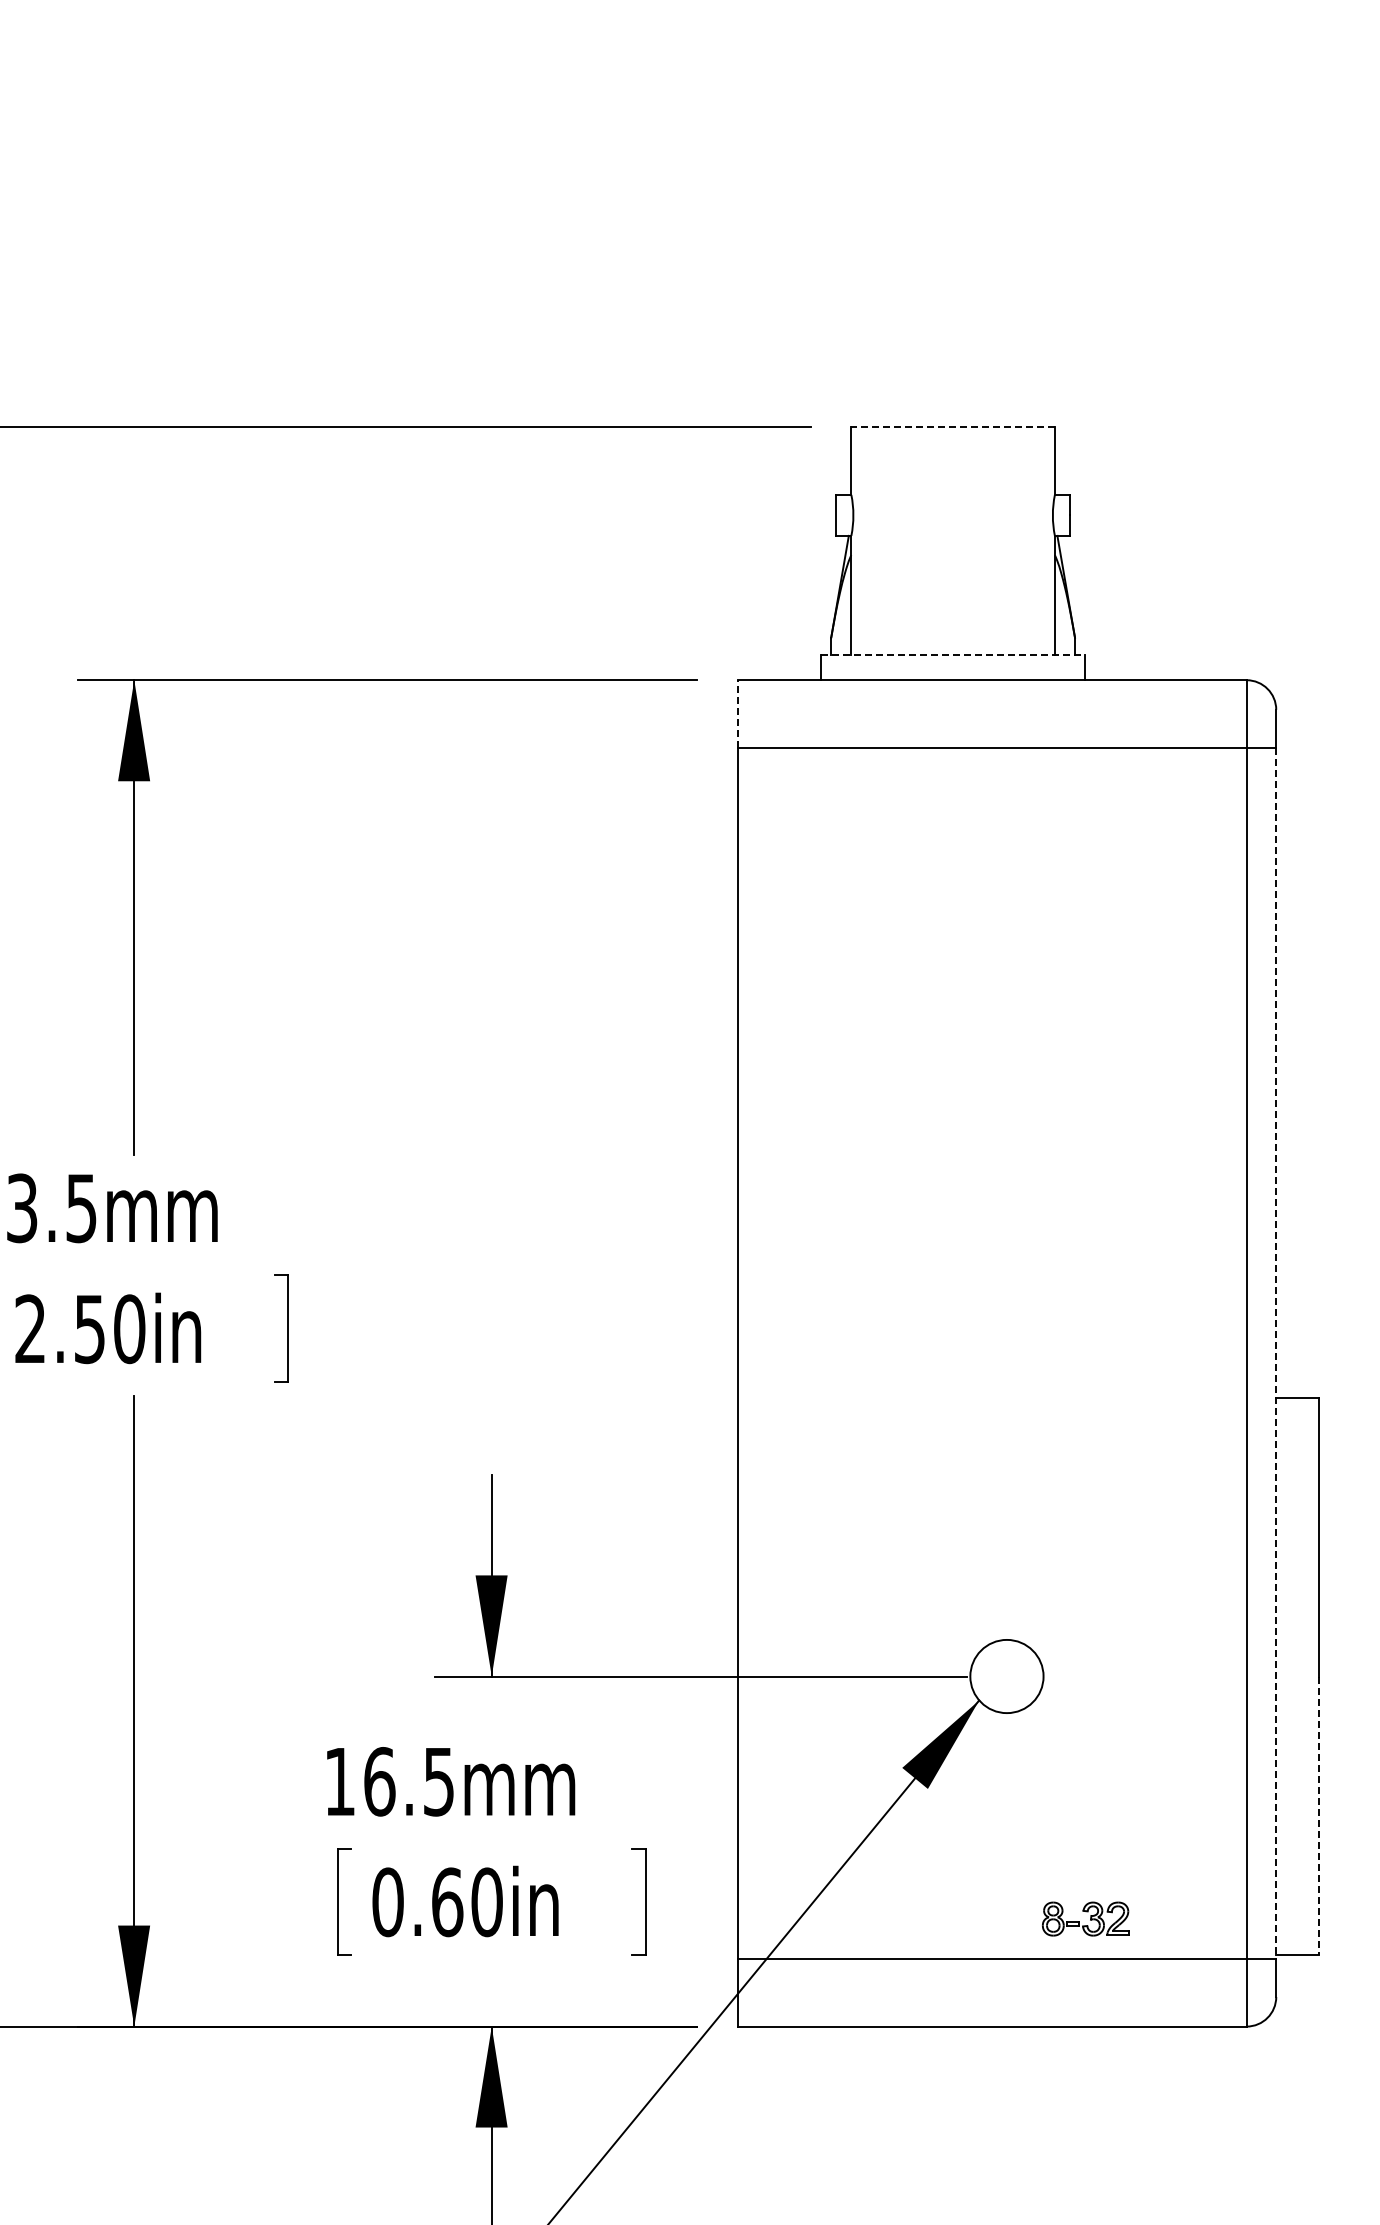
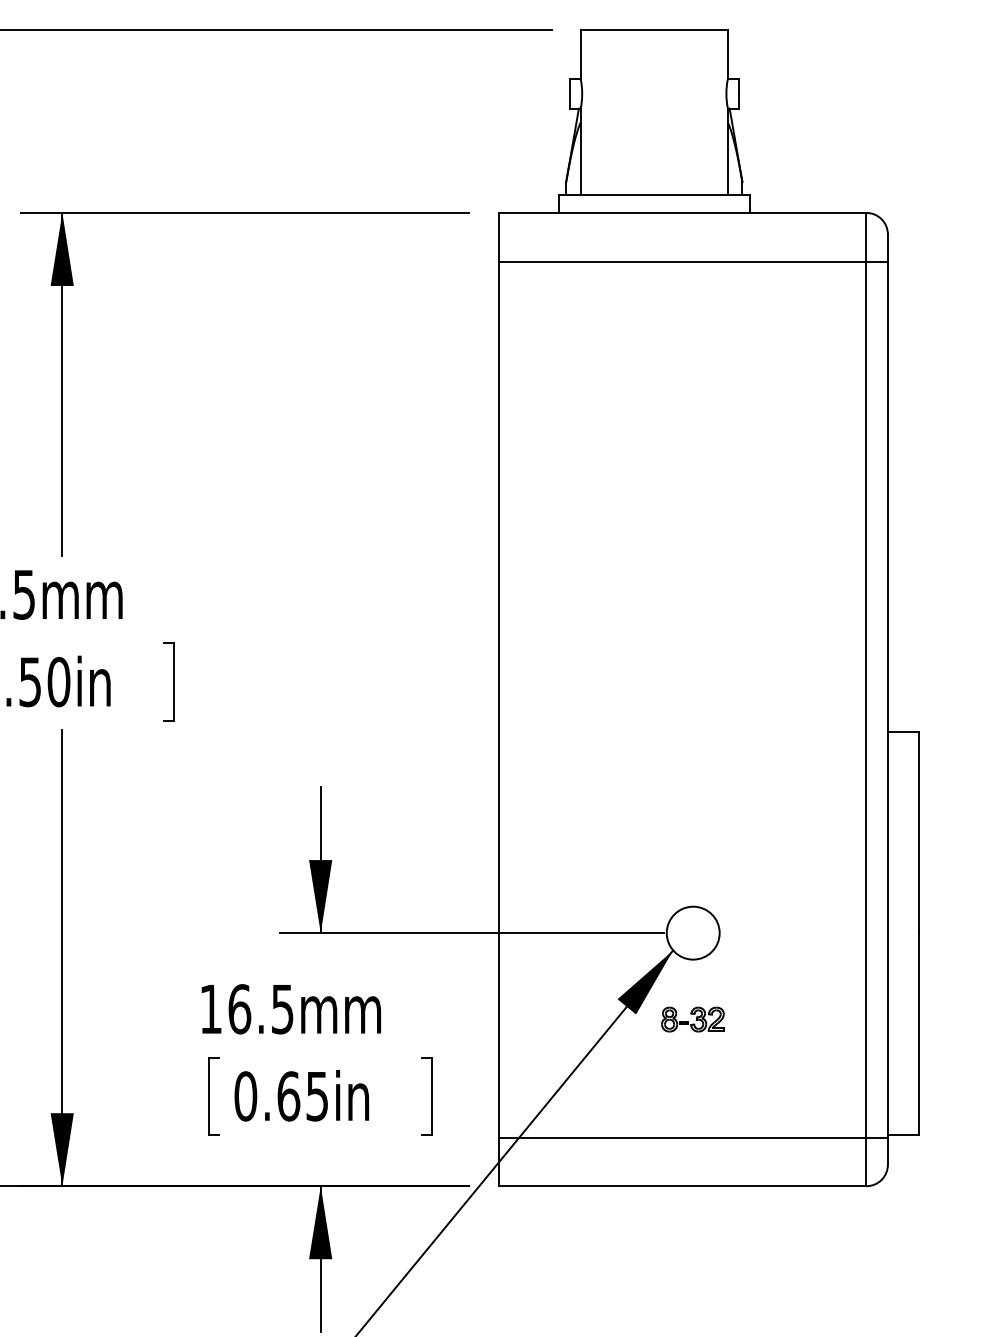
line: (953, 426) -> (654, 29), dashed -> solid
line: (953, 655) -> (654, 195), dashed -> solid
line: (737, 713) -> (498, 237), dashed -> solid
line: (1276, 1353) -> (888, 699), dashed -> solid
line: (1319, 1816) -> (919, 1034), dashed -> solid
text: (486, 1902) -> (316, 1096), 0.60in -> 0.65in
part: (1085, 1918) -> (692, 1019), moved

